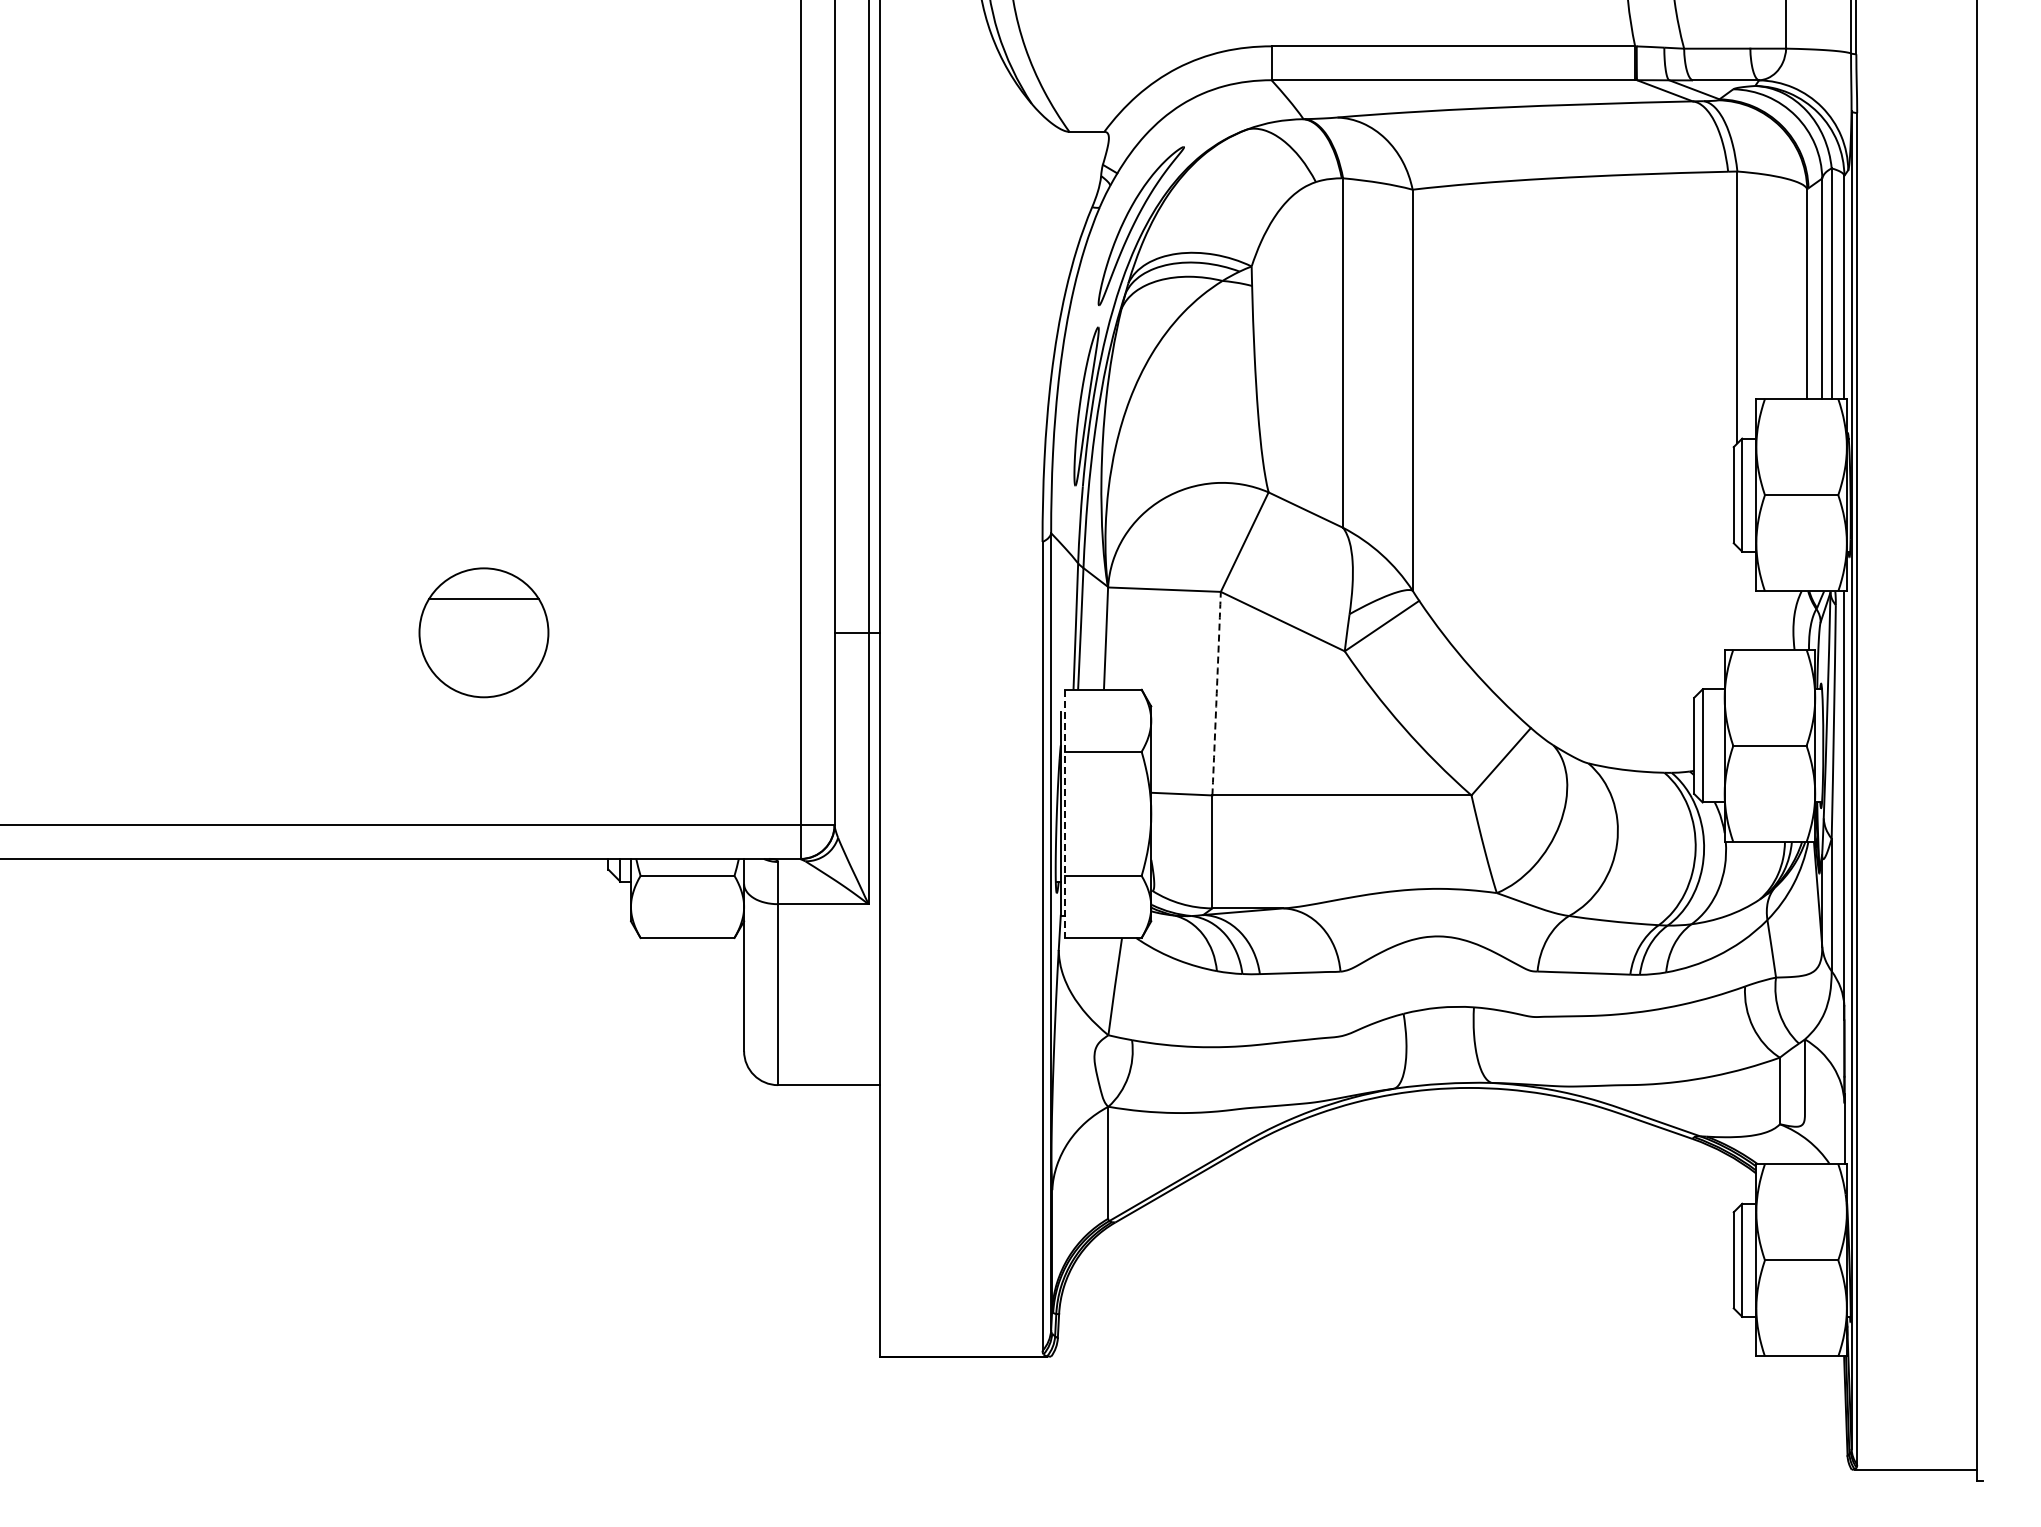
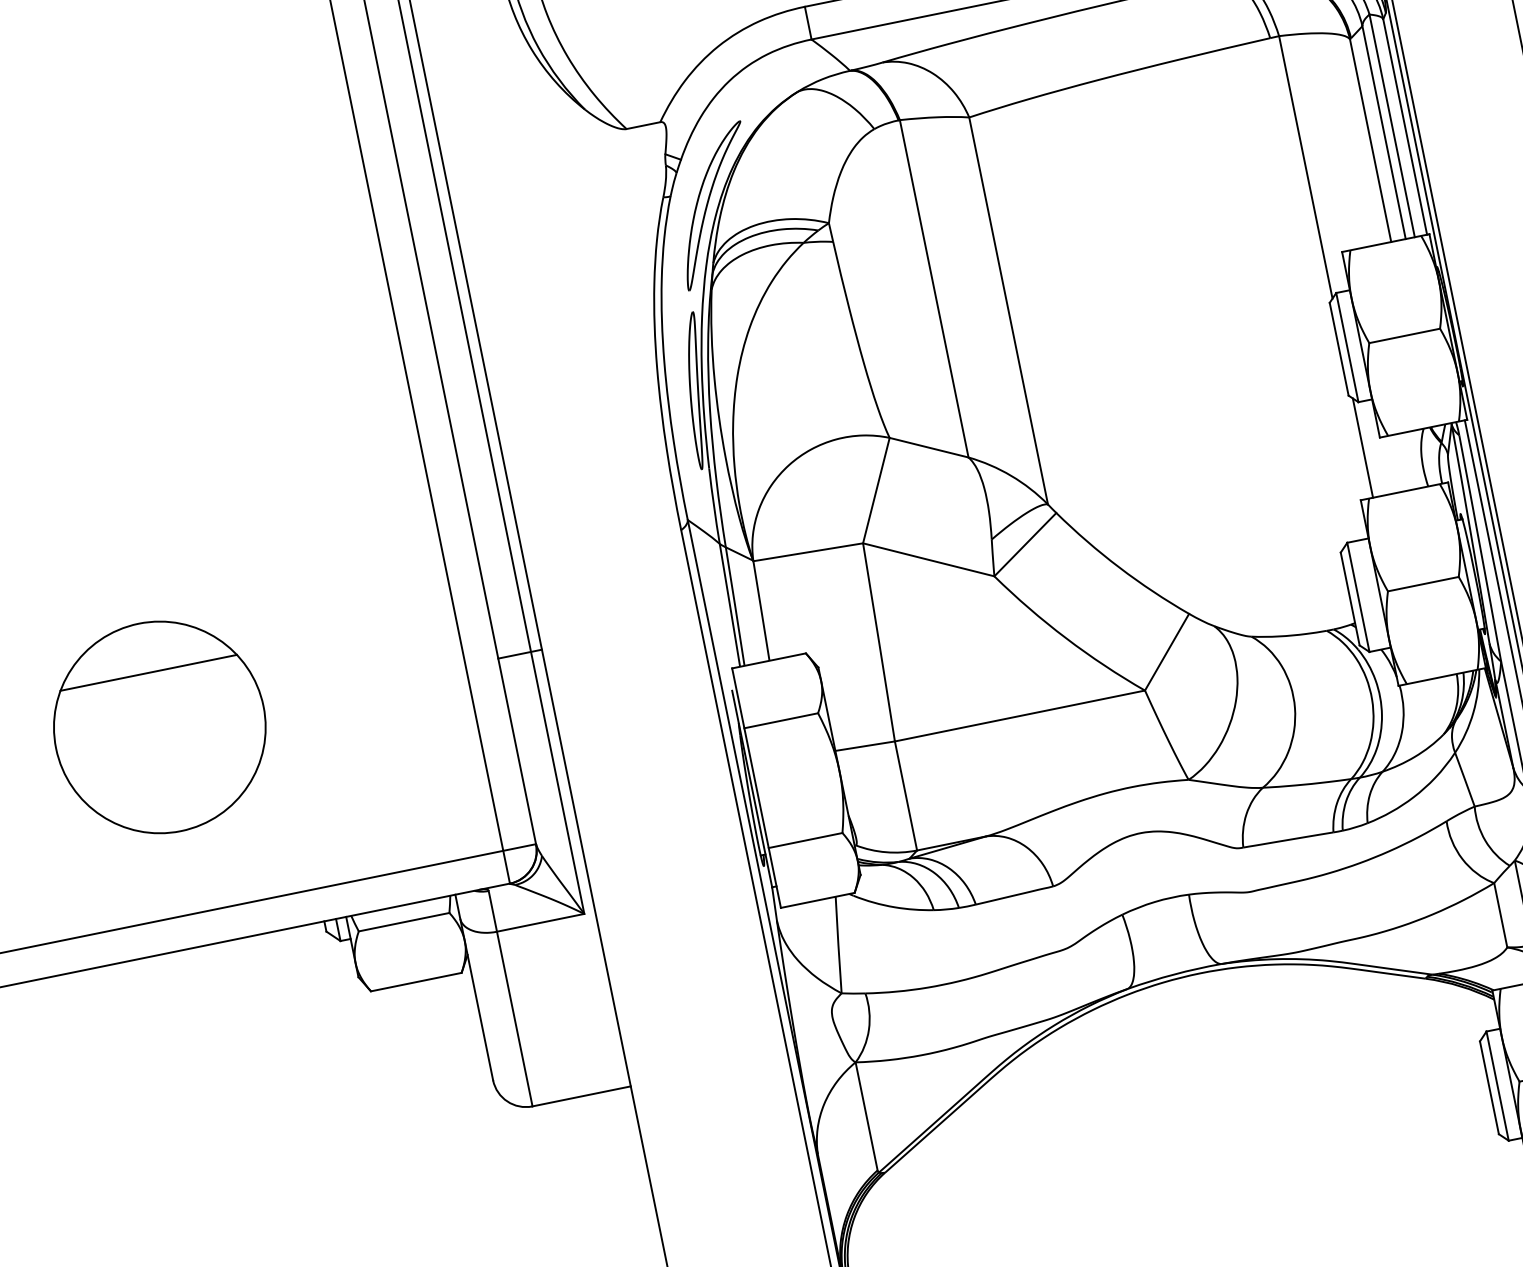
line: (1737, 597) -> (1362, 447), added
part: (483, 632) -> (159, 727), size x1.67
arc: (1216, 693) -> (878, 642), dashed -> solid
line: (1065, 814) -> (756, 788), dashed -> solid

